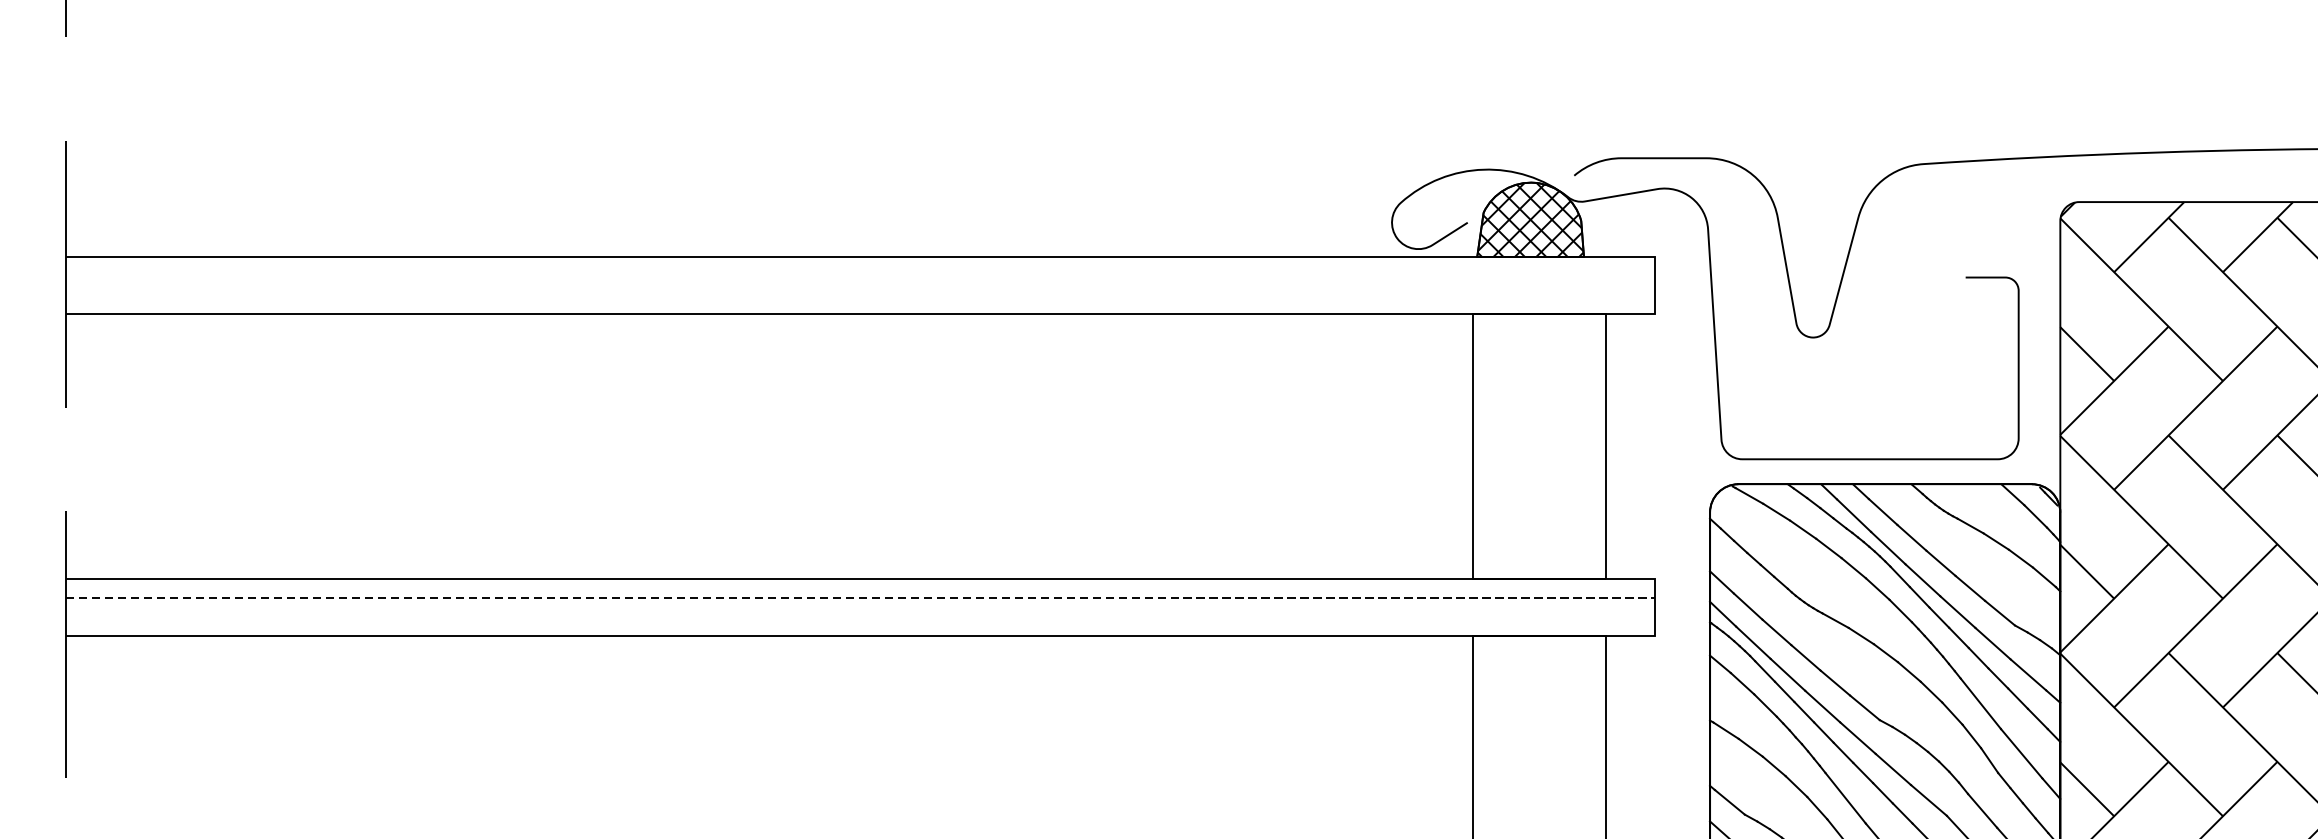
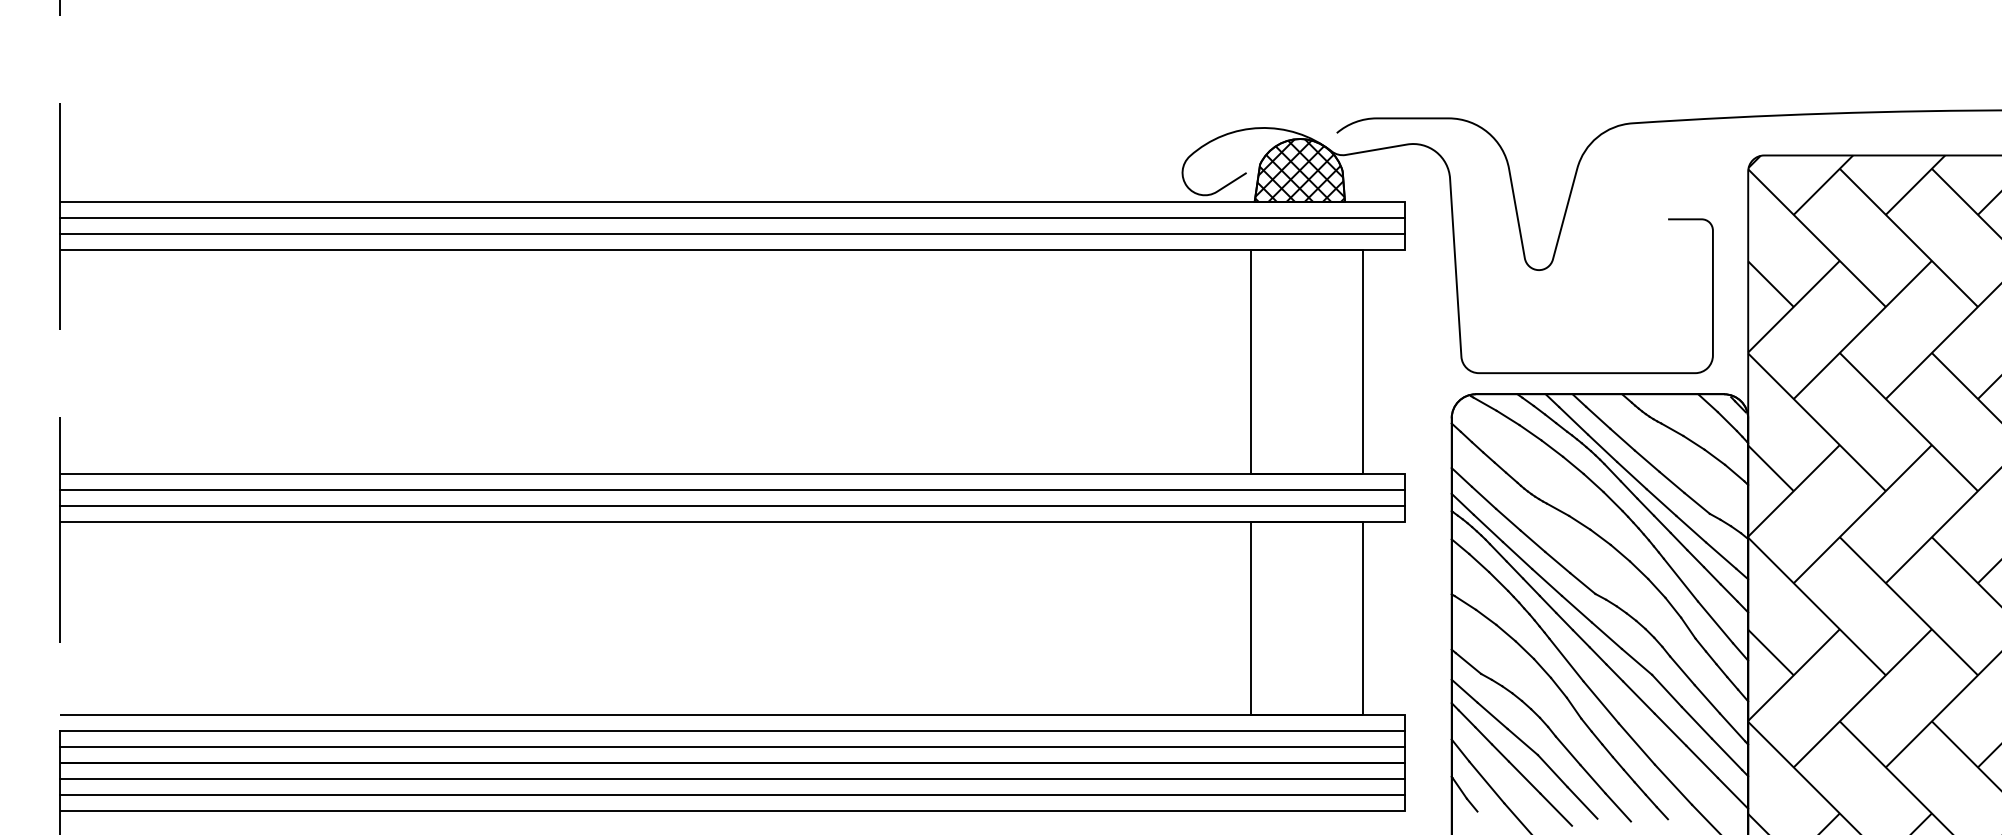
line: (860, 275) -> (732, 217), added
line: (860, 295) -> (732, 234), added
line: (860, 597) -> (732, 490), dashed -> solid
line: (860, 616) -> (732, 506), added

